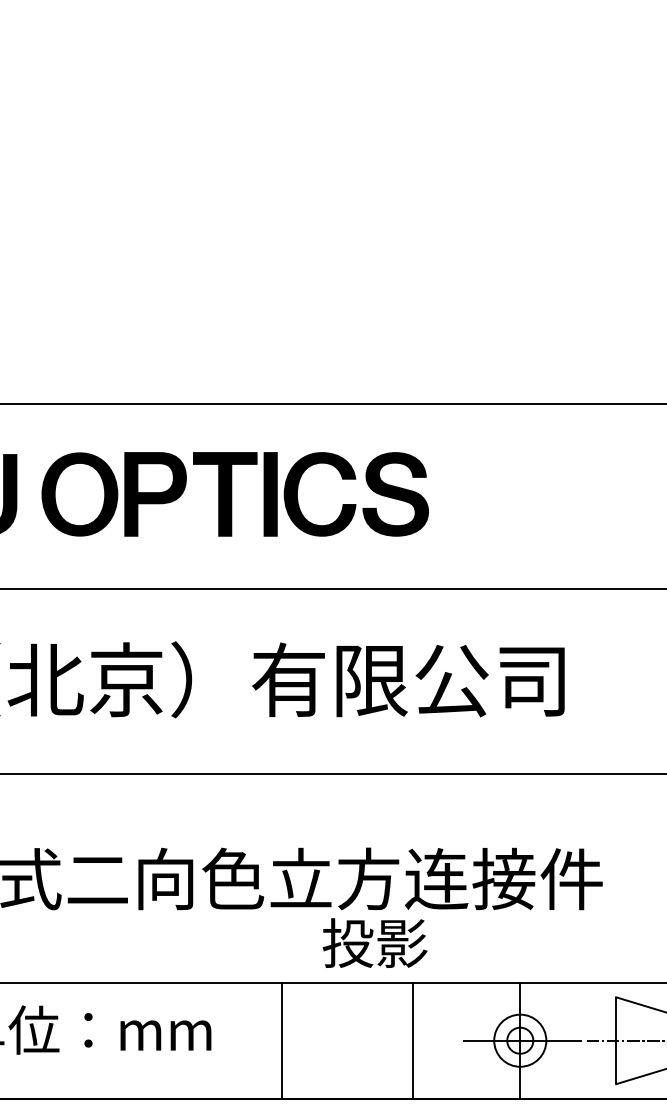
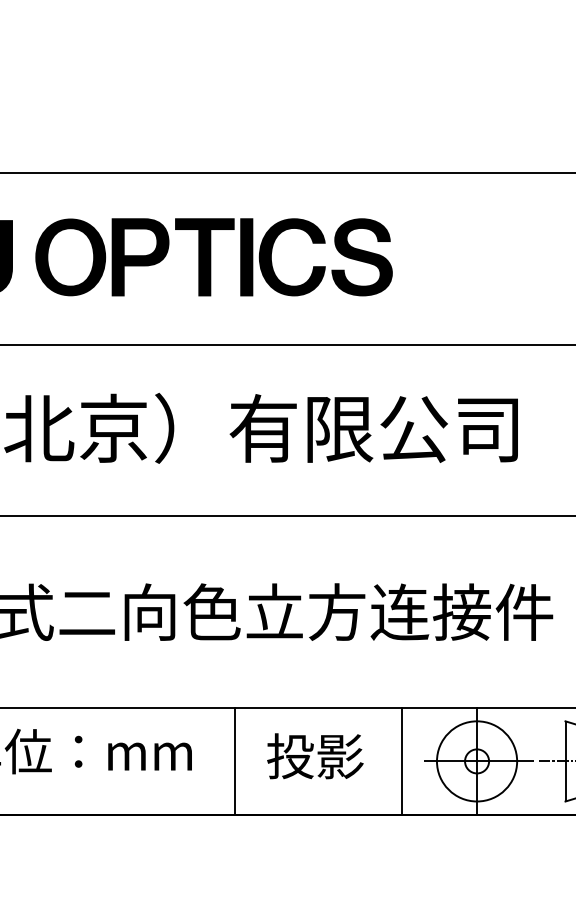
text: (374, 942) -> (314, 755), moved
line: (281, 1040) -> (234, 761), moved
line: (412, 1040) -> (401, 761), moved
circle: (519, 1040) -> (476, 761), size x1.67

